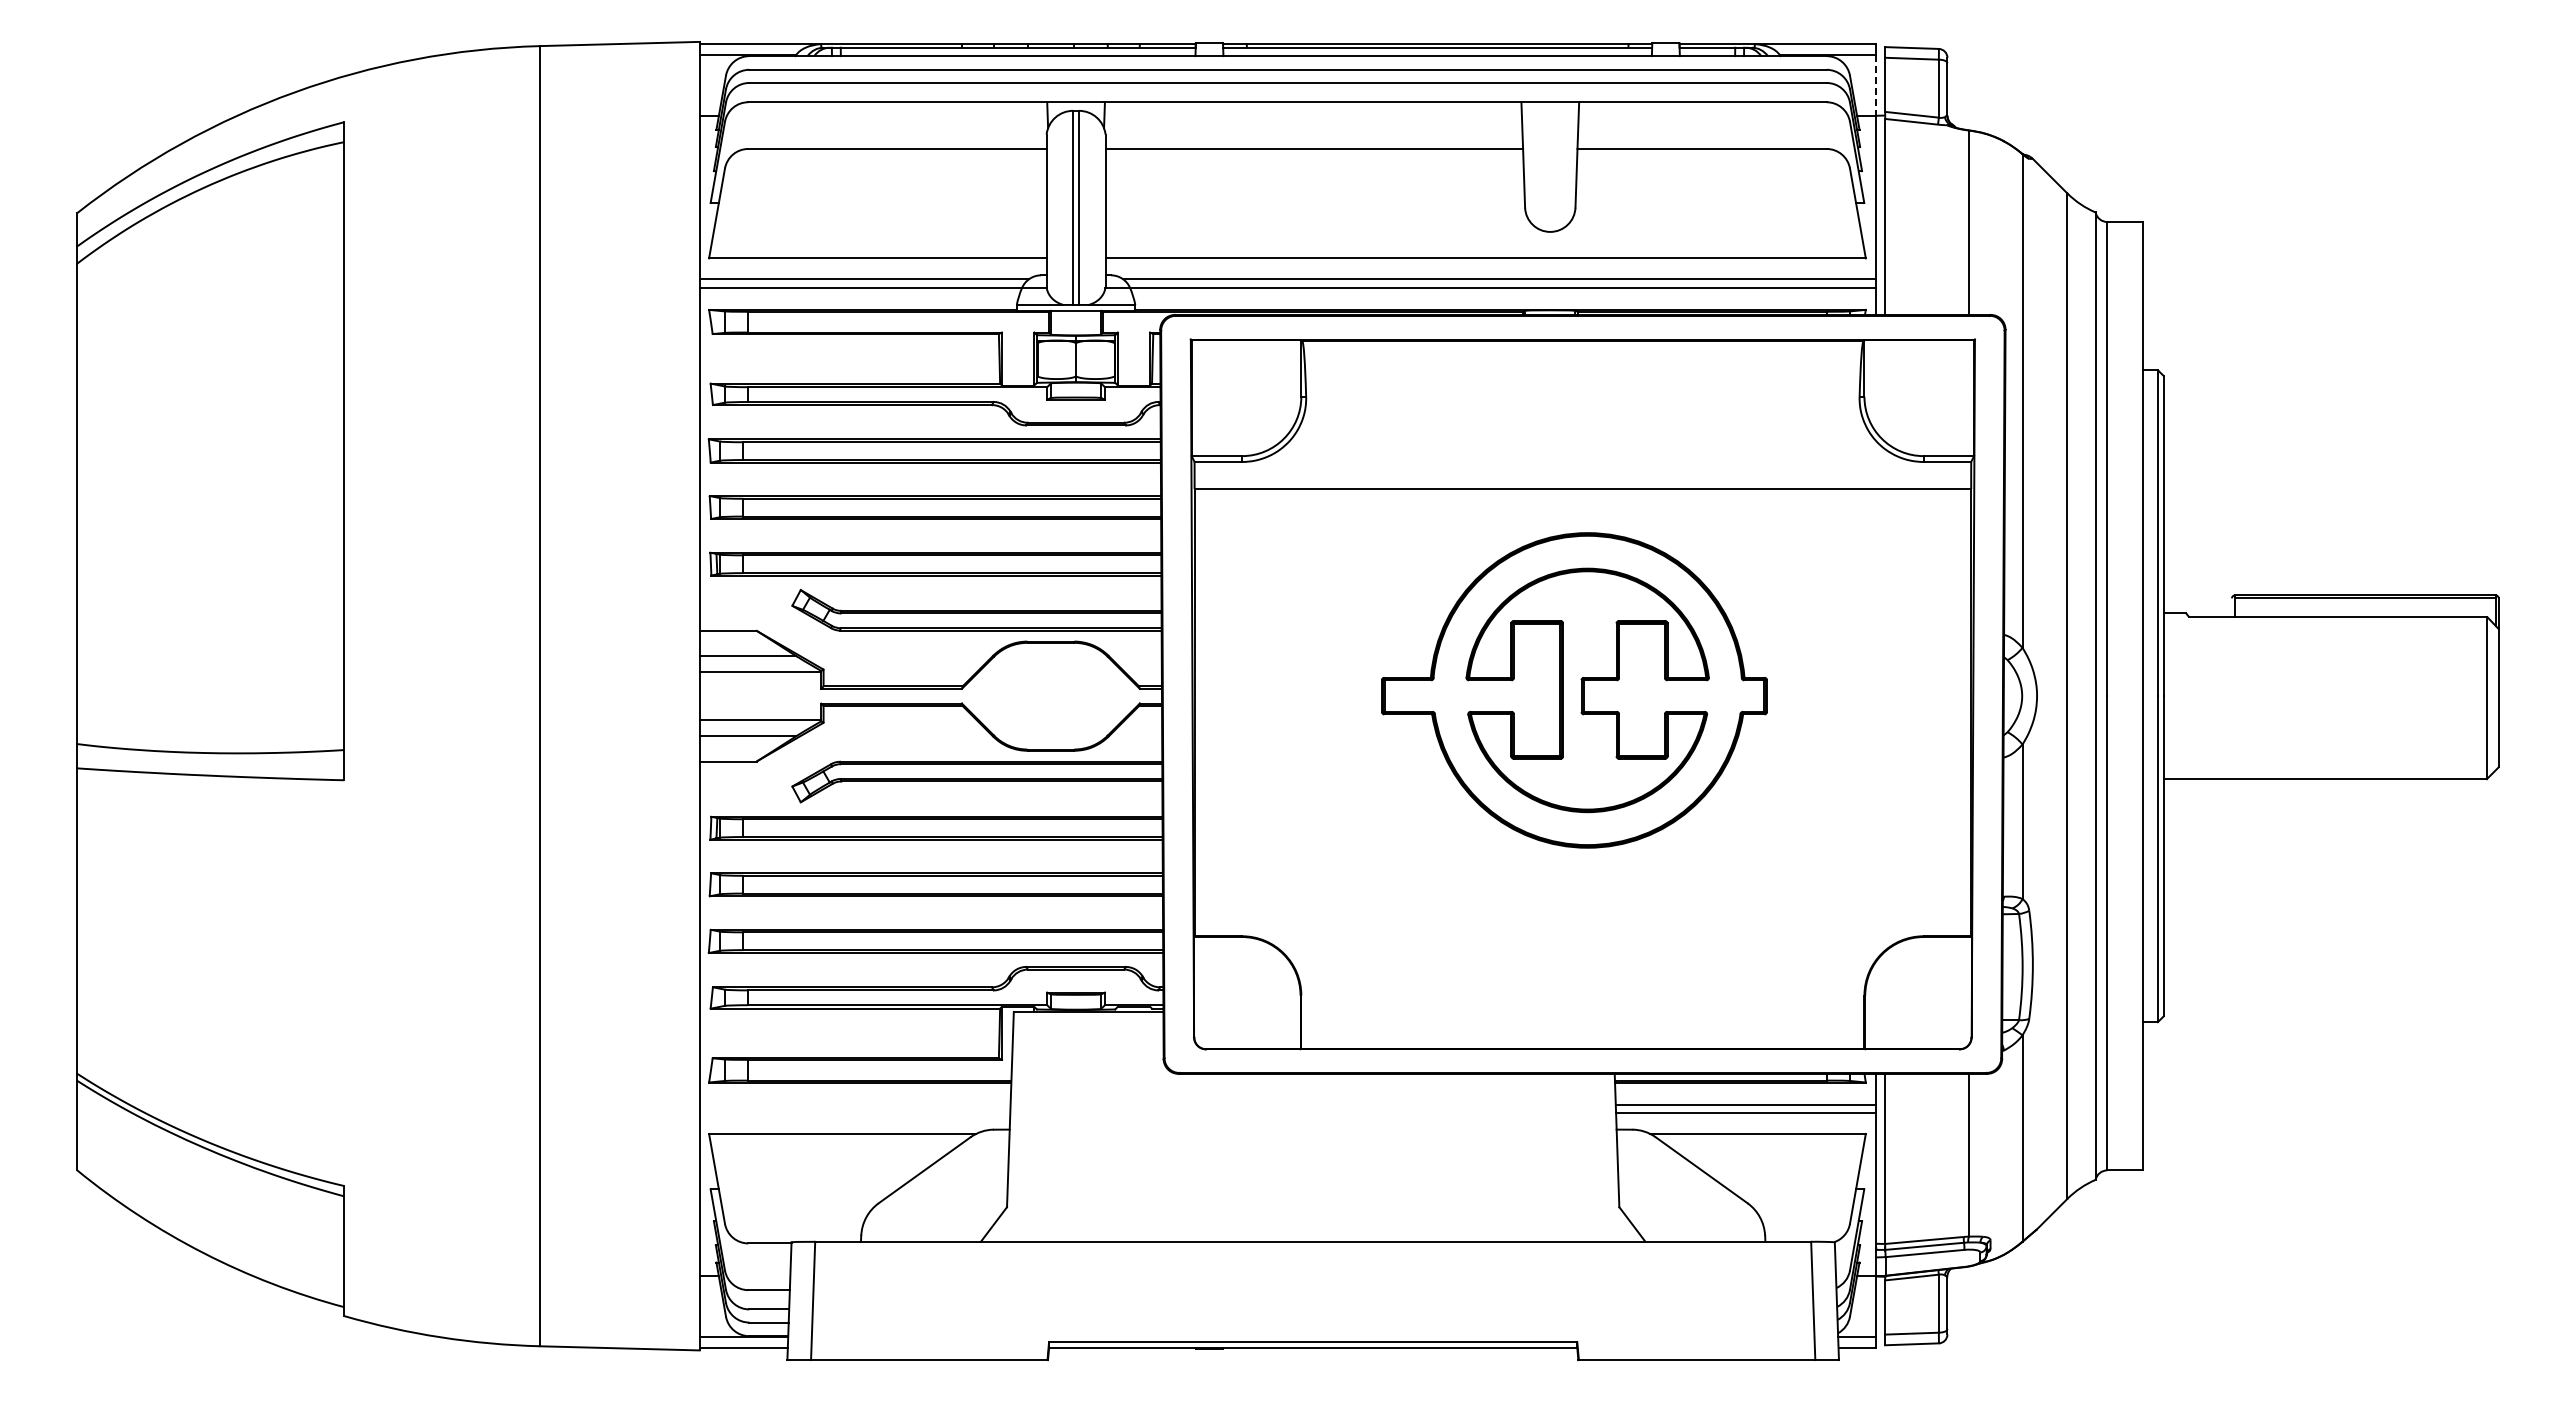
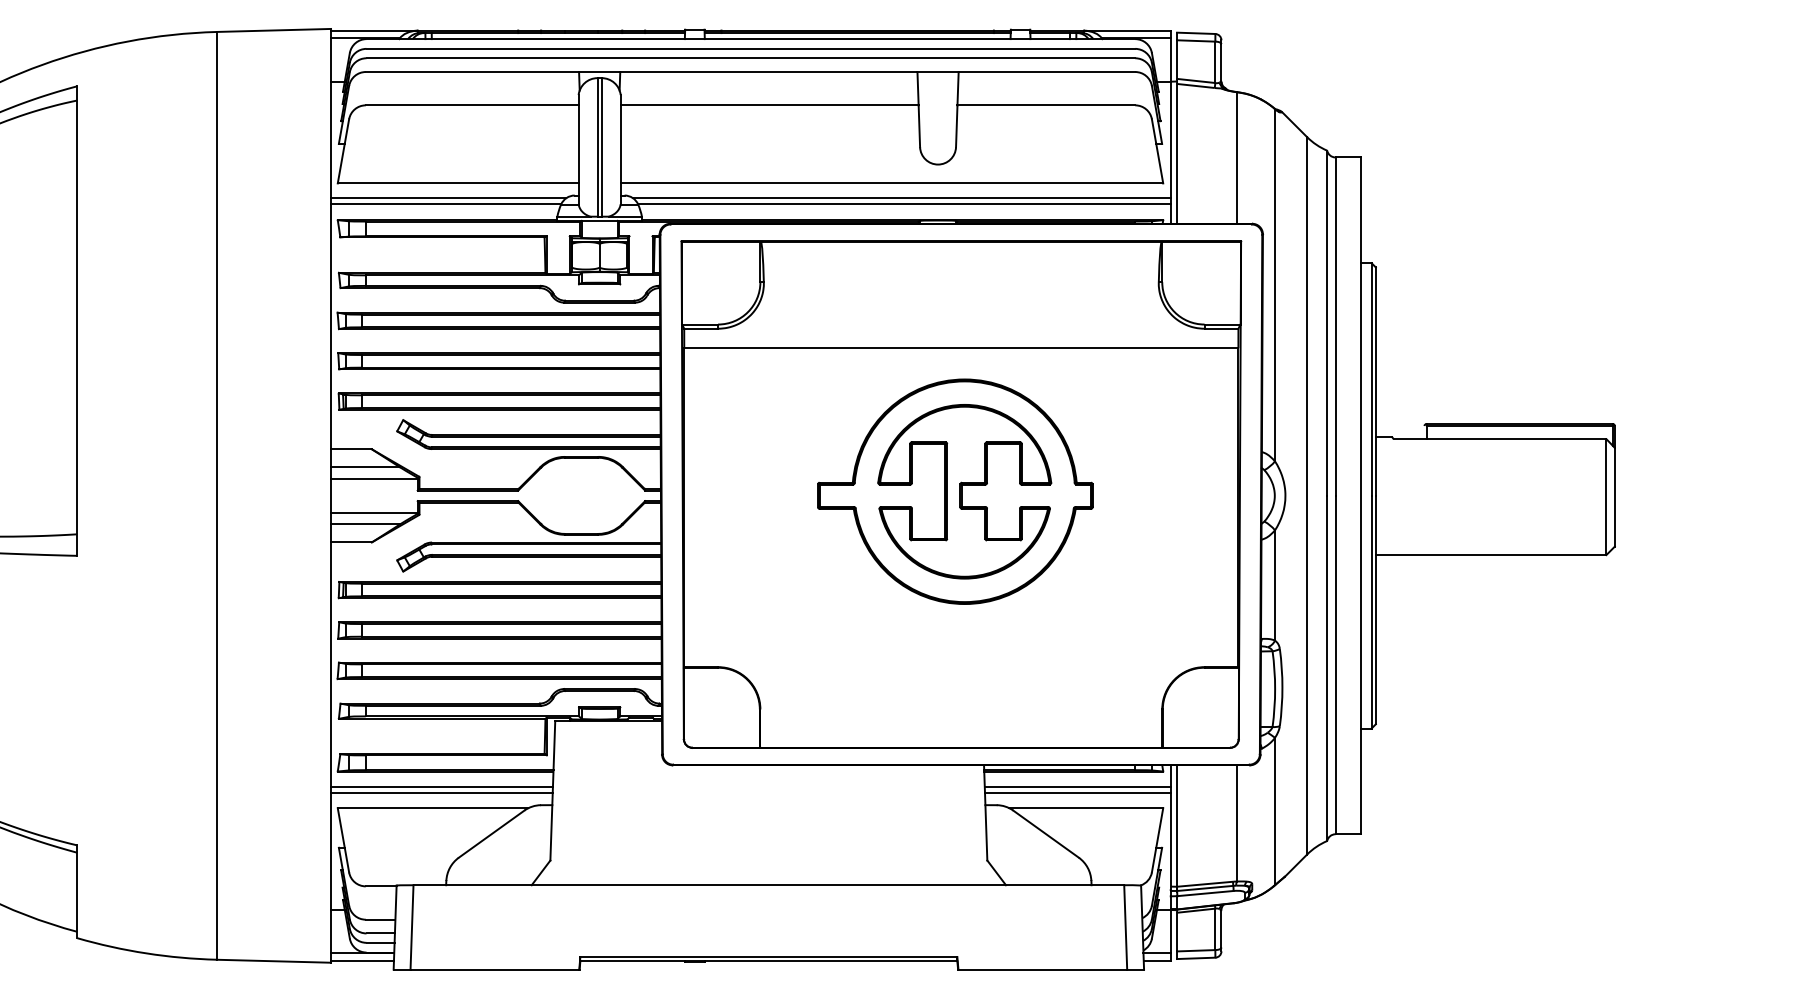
line: (1876, 86) -> (1170, 60), dashed -> solid
line: (854, 1104) -> (441, 787), added
line: (854, 1113) -> (441, 793), added

